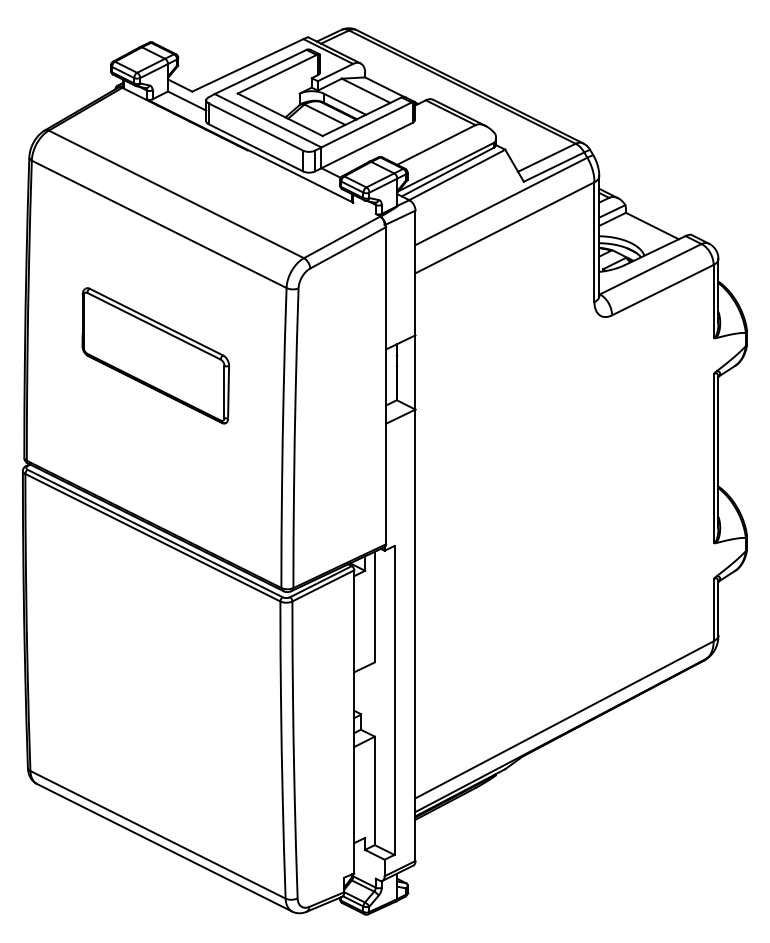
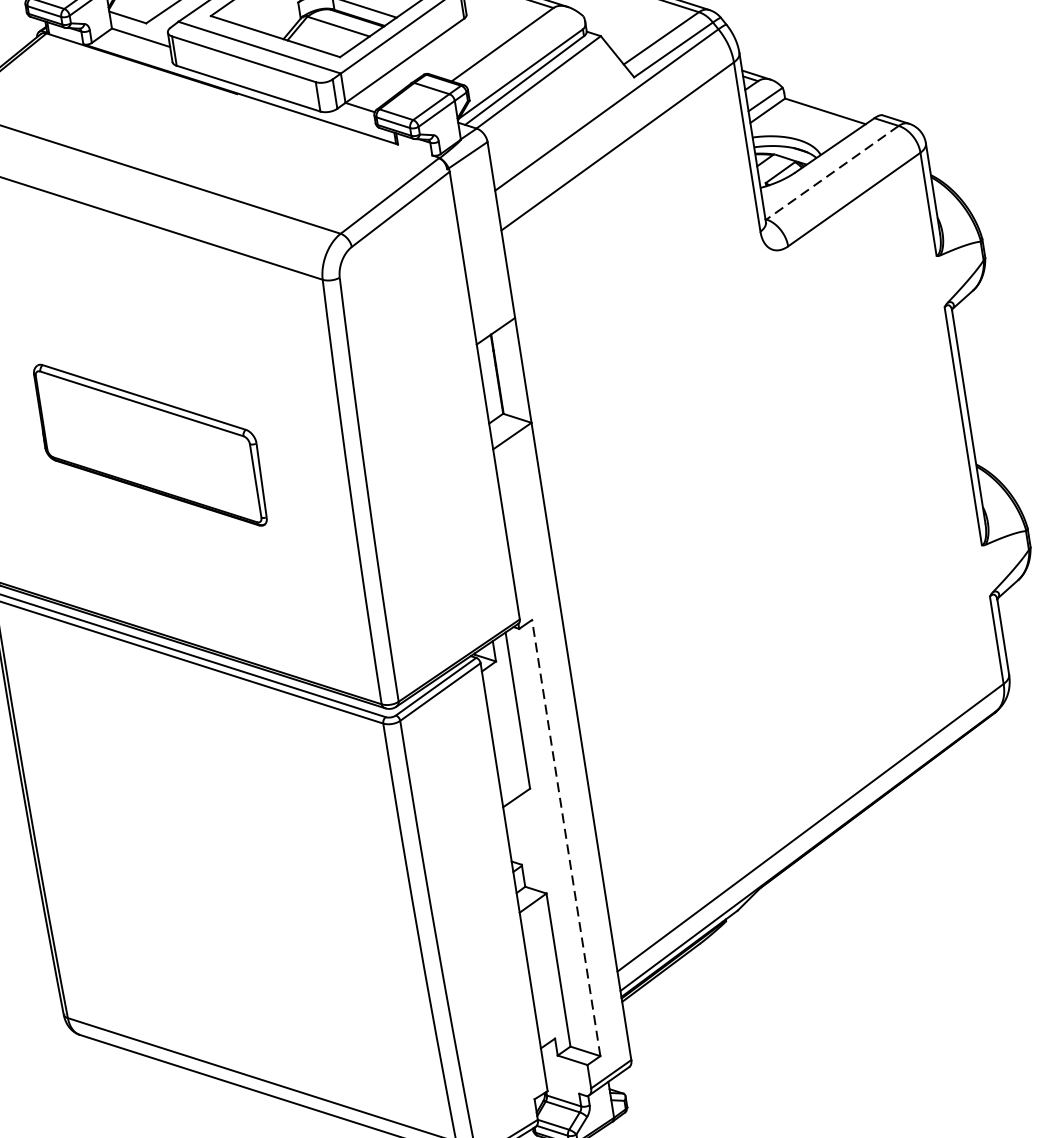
line: (650, 269) -> (832, 173), solid -> dashed
part: (155, 355) -> (150, 444), moved
line: (394, 699) -> (566, 836), solid -> dashed

